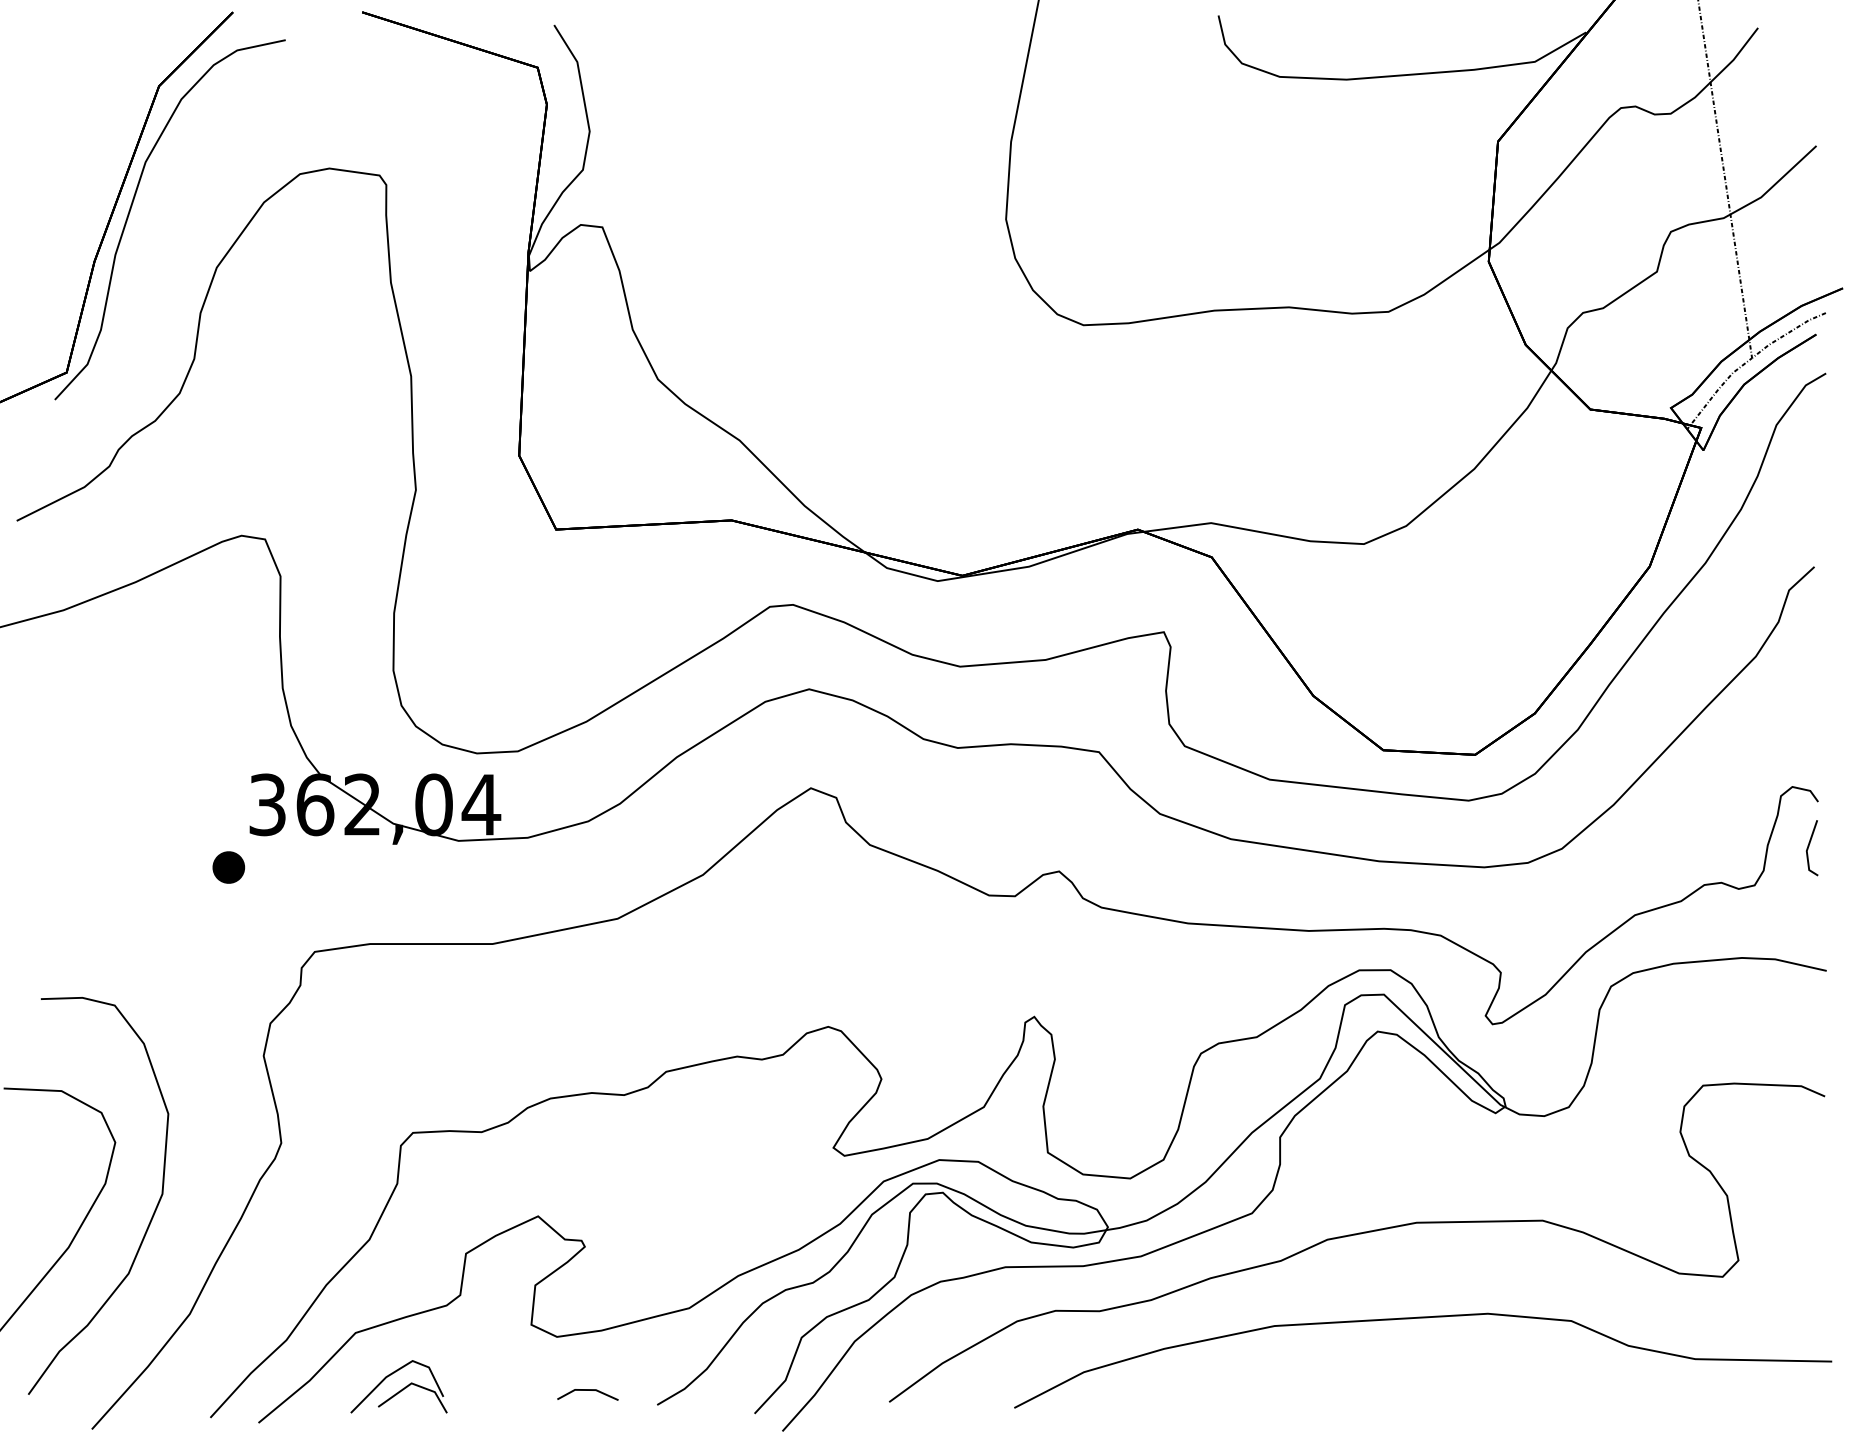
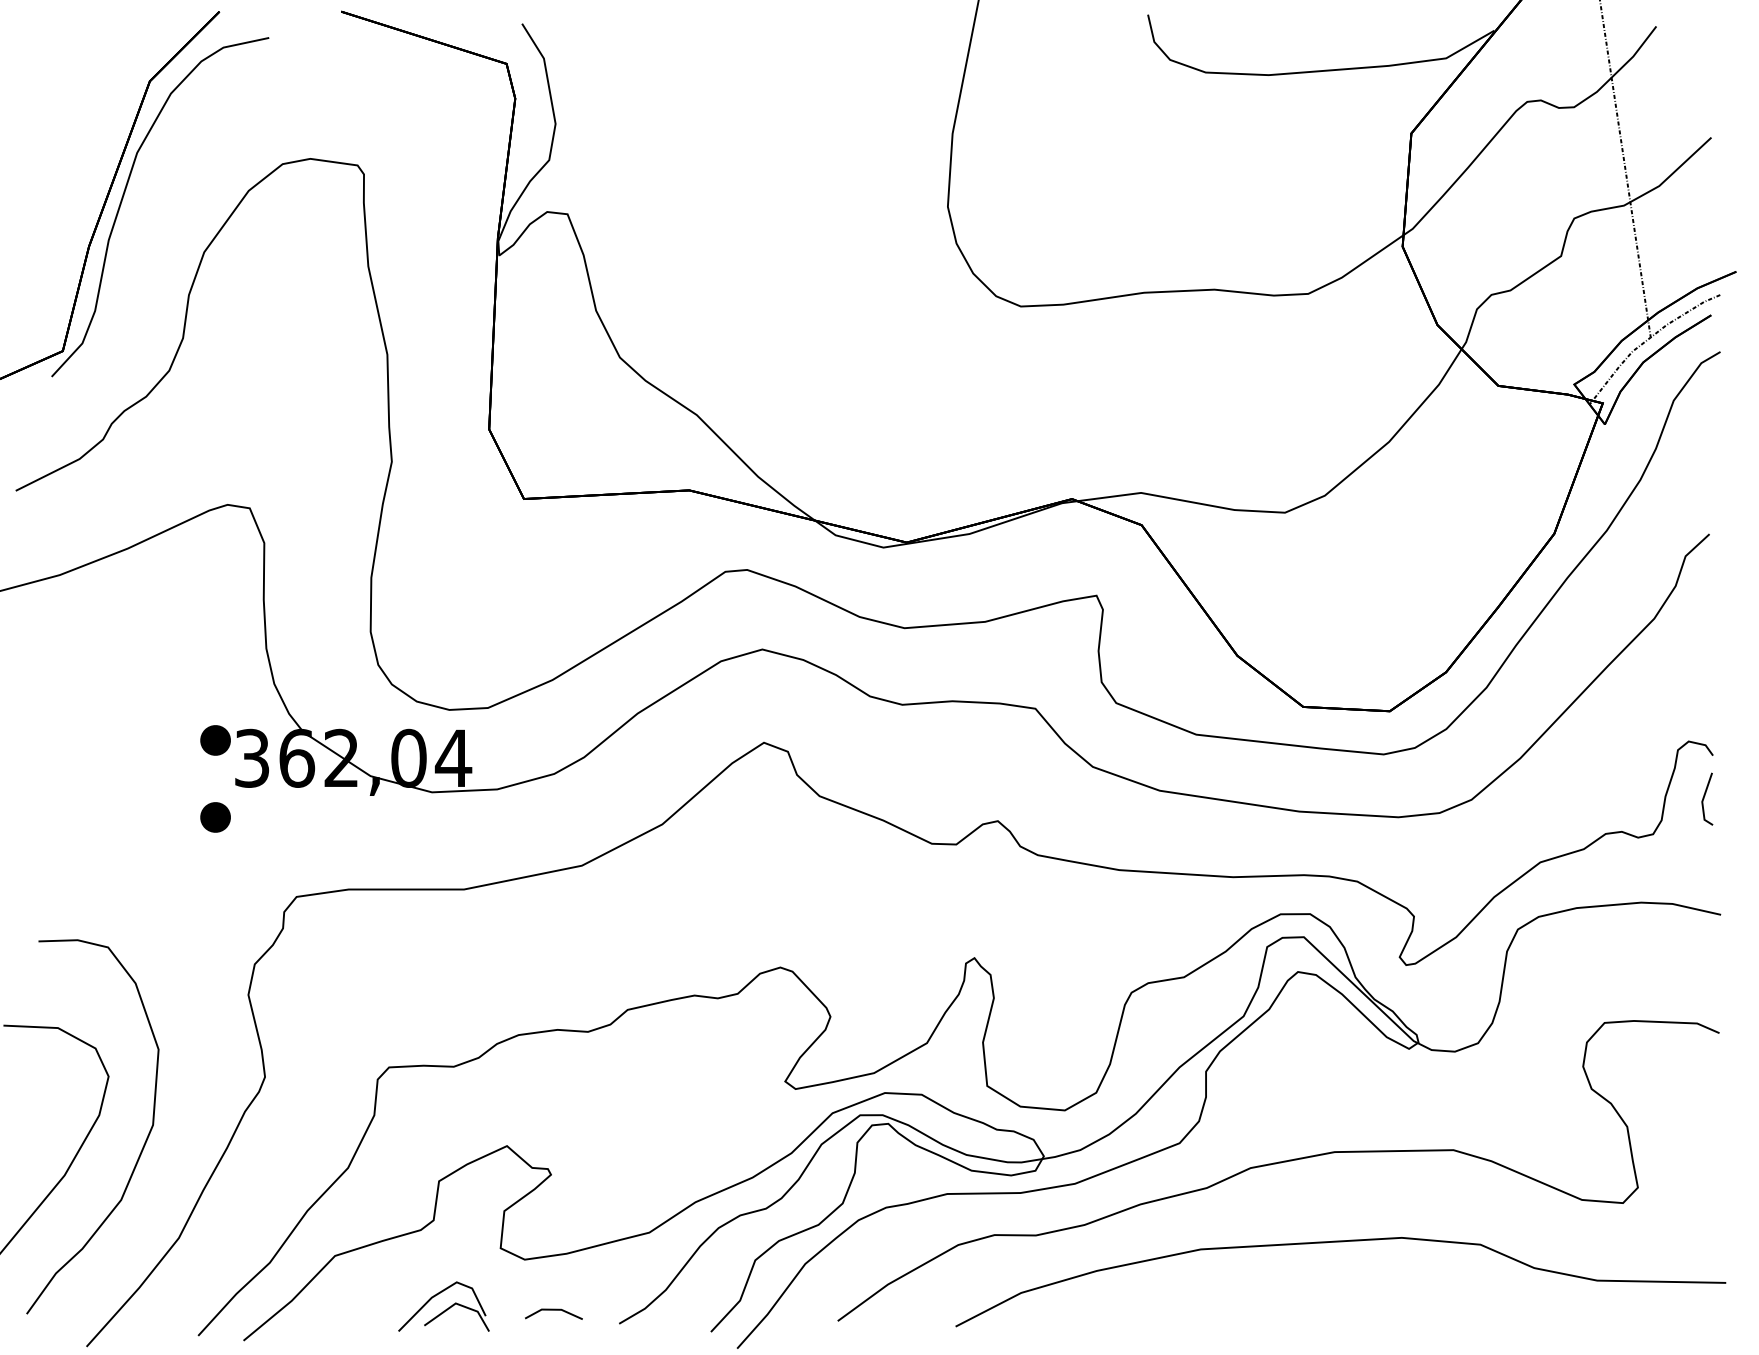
part: (228, 785) -> (215, 740), added
part: (398, 1386) -> (443, 1306), moved

